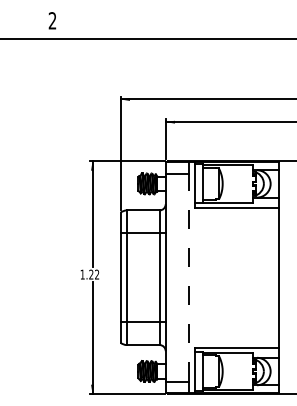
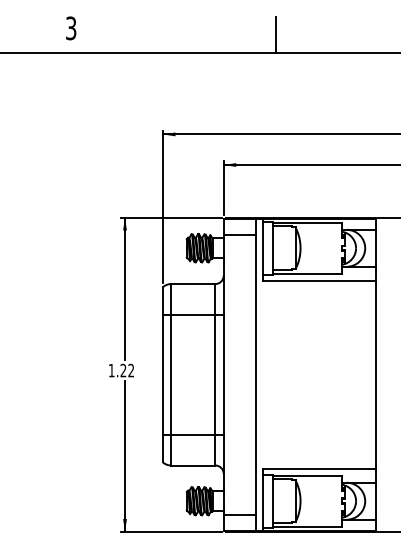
text: (52, 20) -> (71, 28), 2 -> 3
line: (204, 25) -> (276, 34), added
line: (189, 277) -> (255, 374), dashed -> solid

